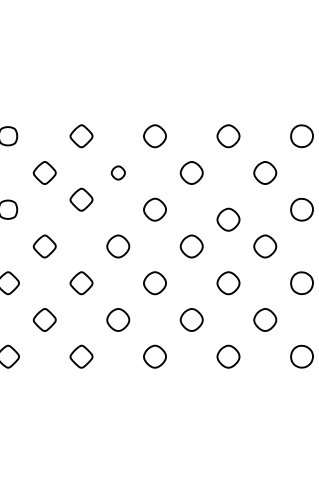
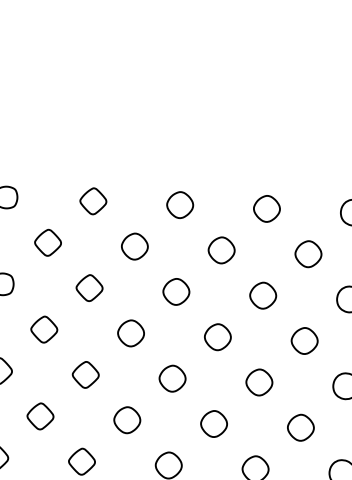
part: (118, 172) -> (135, 246), size x1.67
part: (81, 199) -> (89, 287), moved
part: (228, 219) -> (263, 295), moved

